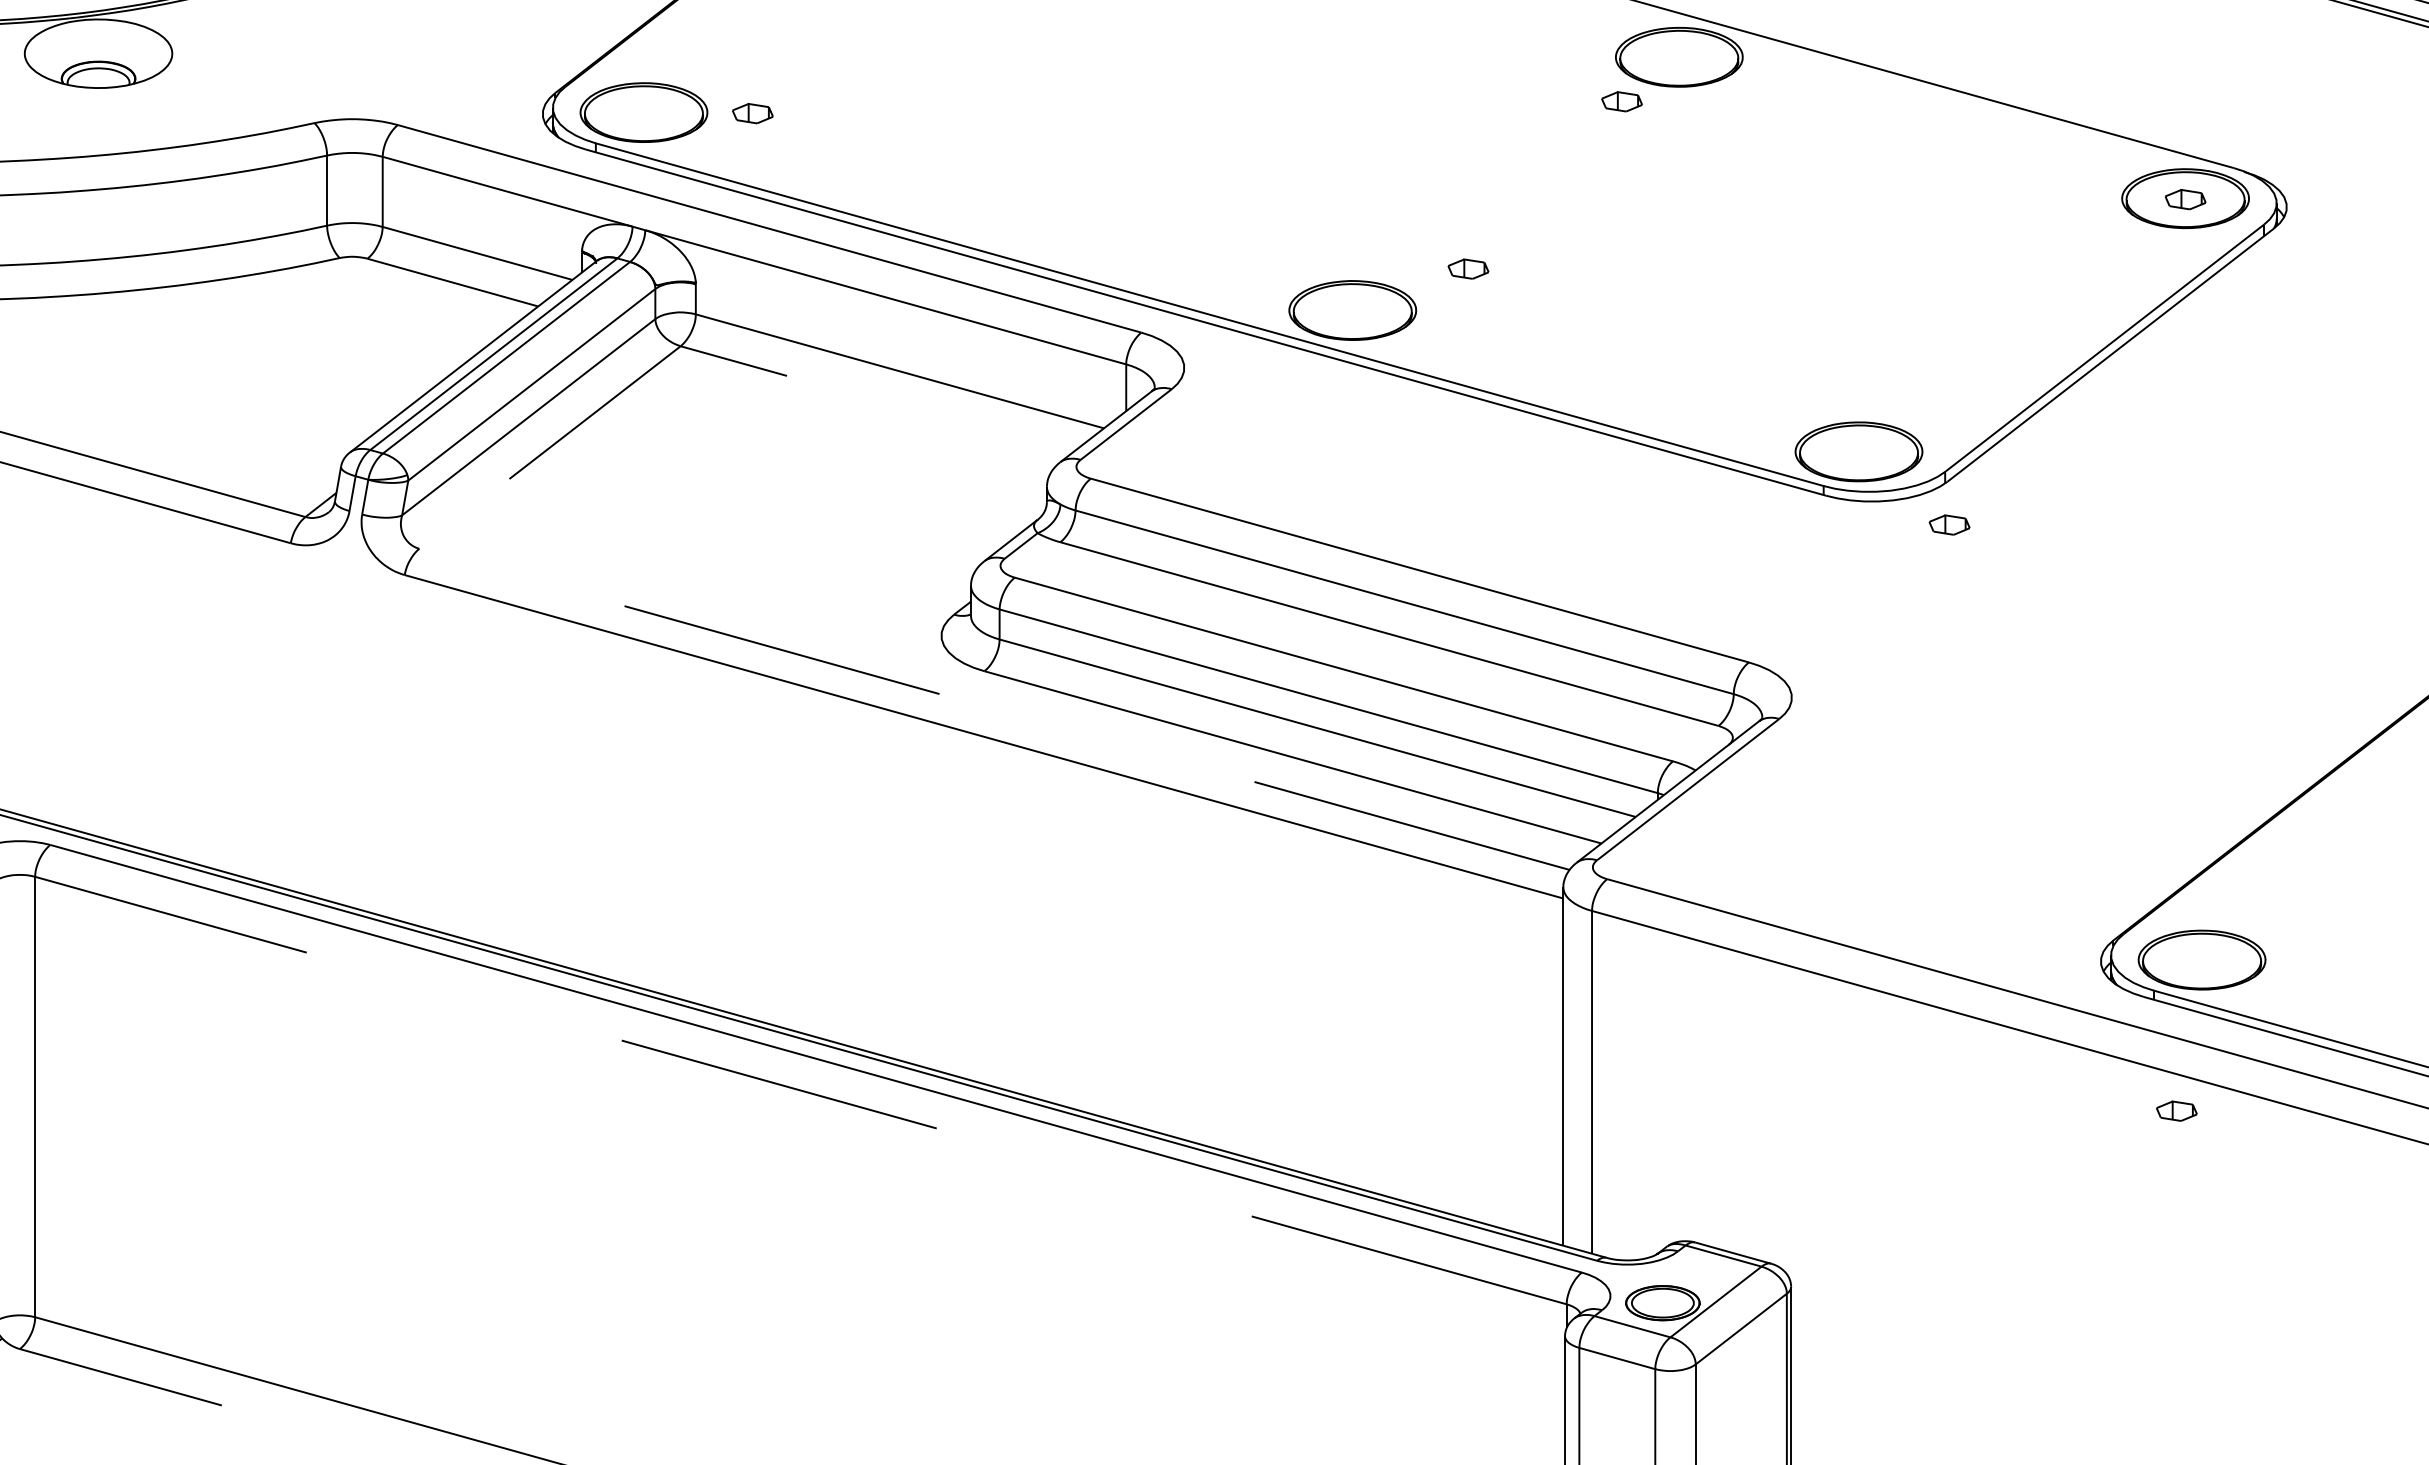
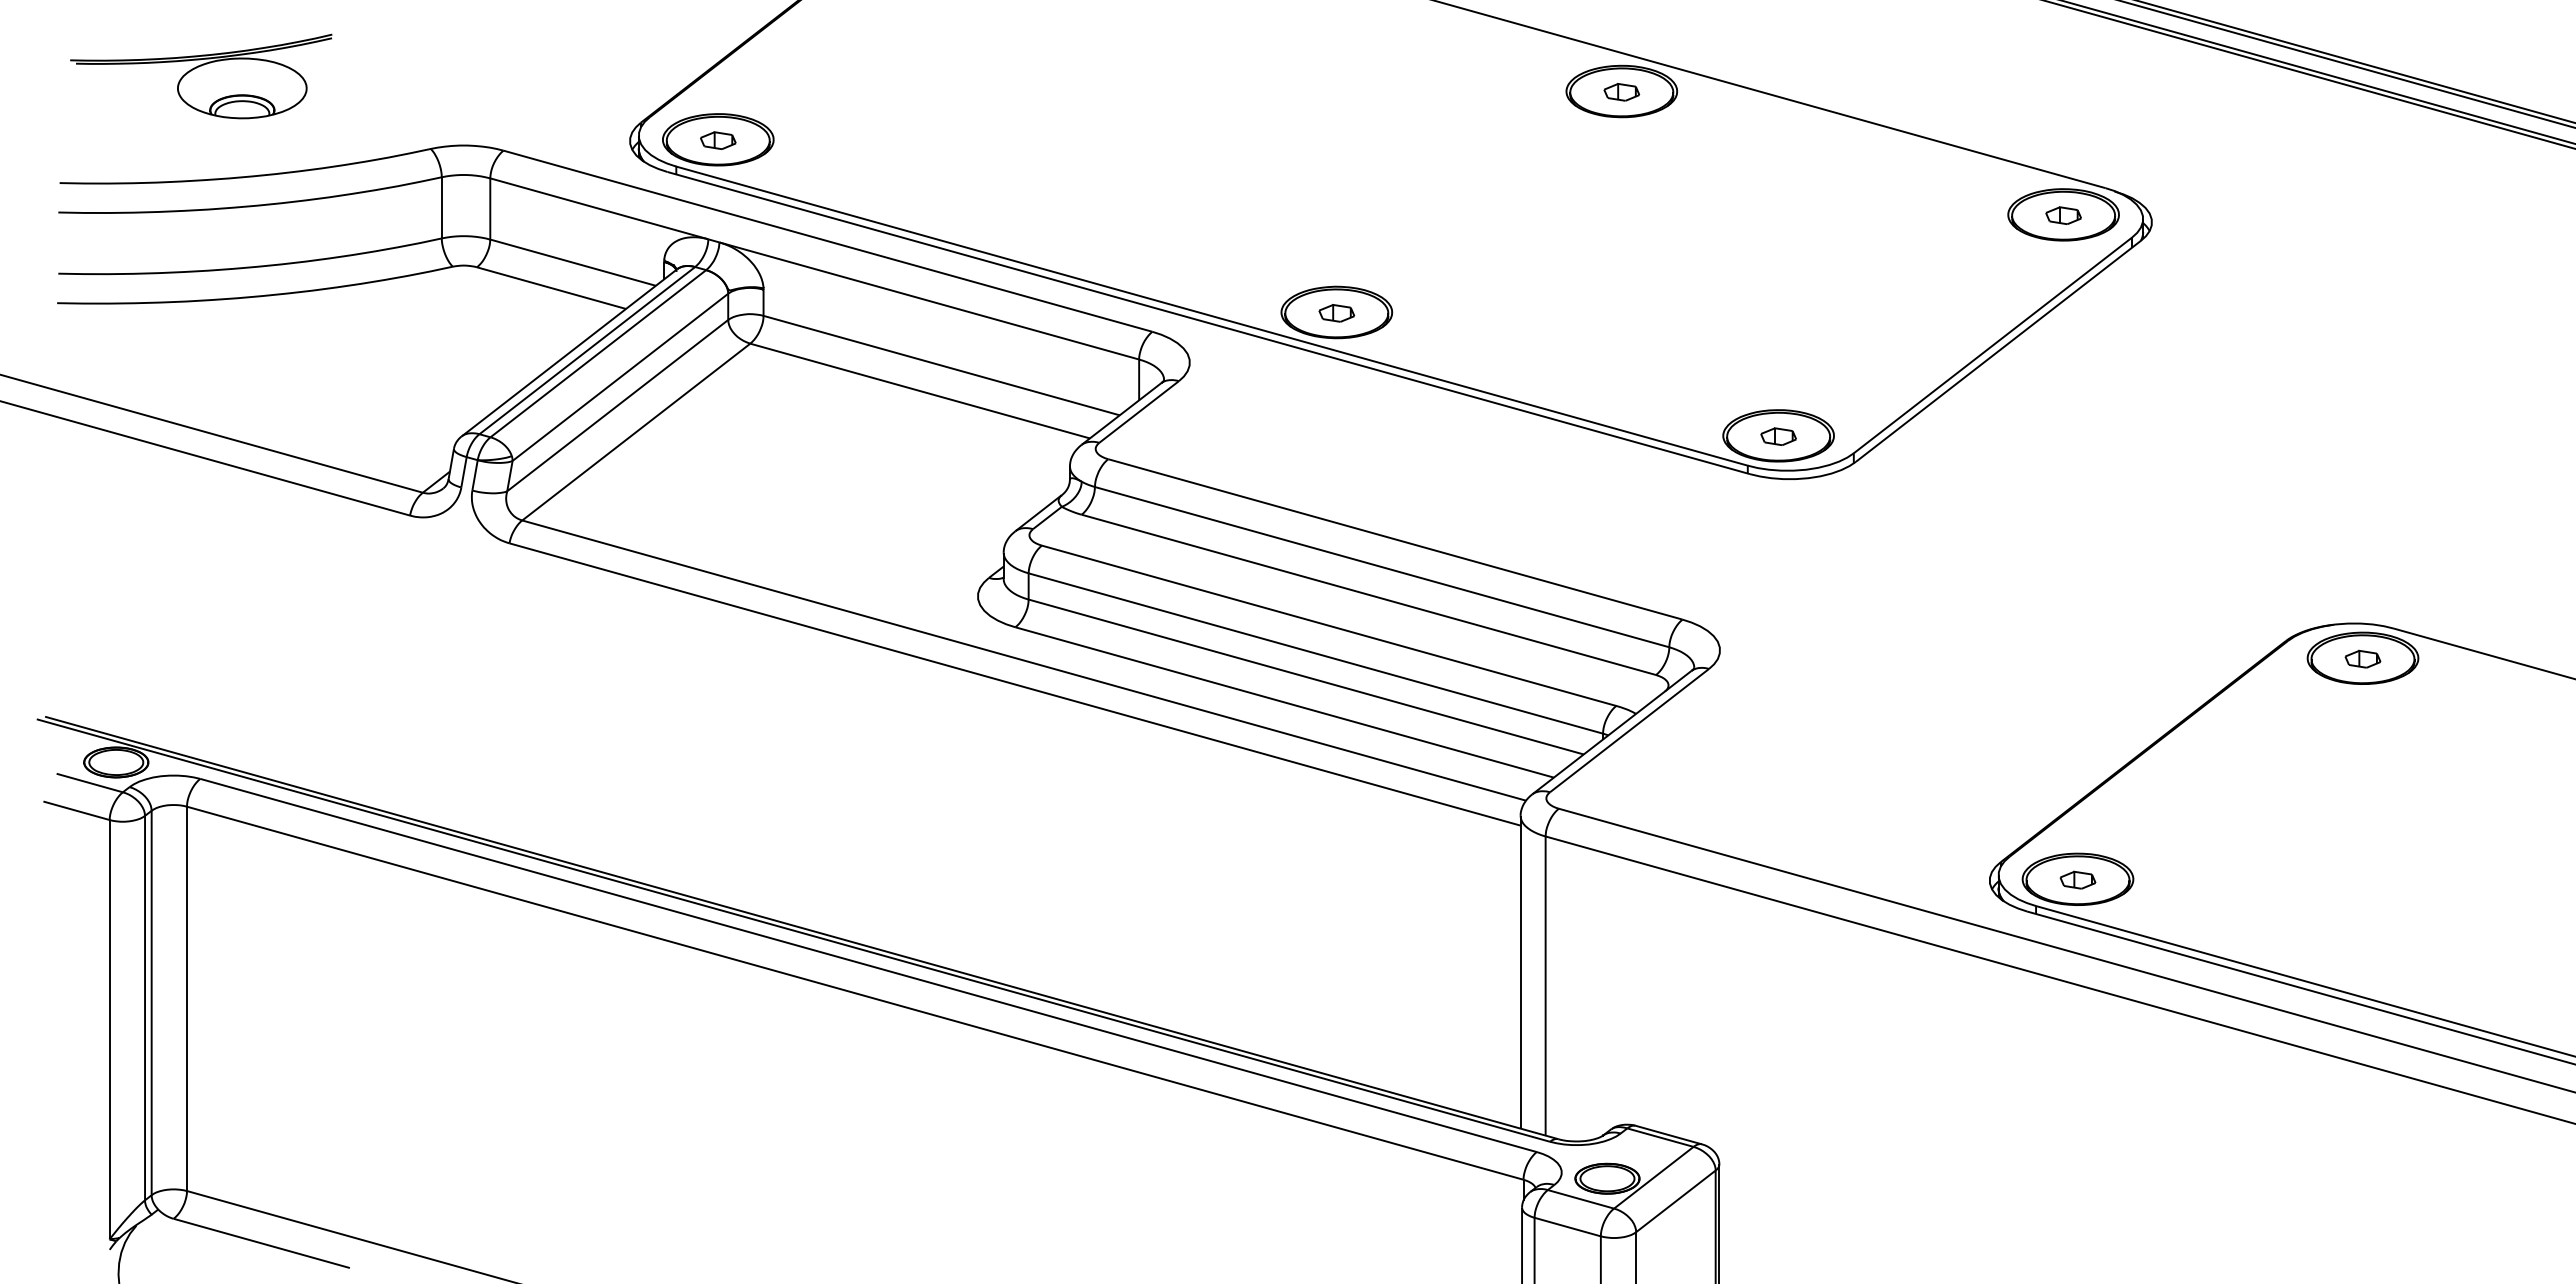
part: (1621, 100) -> (1621, 91), moved
part: (753, 113) -> (718, 140), moved
part: (1468, 269) -> (1336, 313), moved
part: (1949, 524) -> (1778, 436), moved
line: (638, 609) -> (713, 573), dashed -> solid
line: (801, 1090) -> (855, 993), dashed -> solid
part: (2176, 1110) -> (2077, 879), moved

